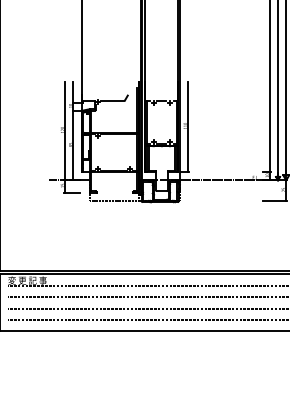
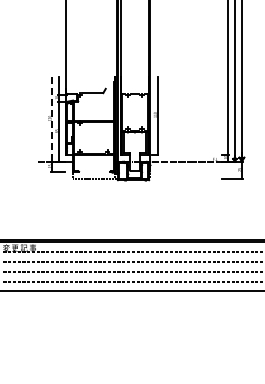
line: (64, 132) -> (51, 120), solid -> dashed

